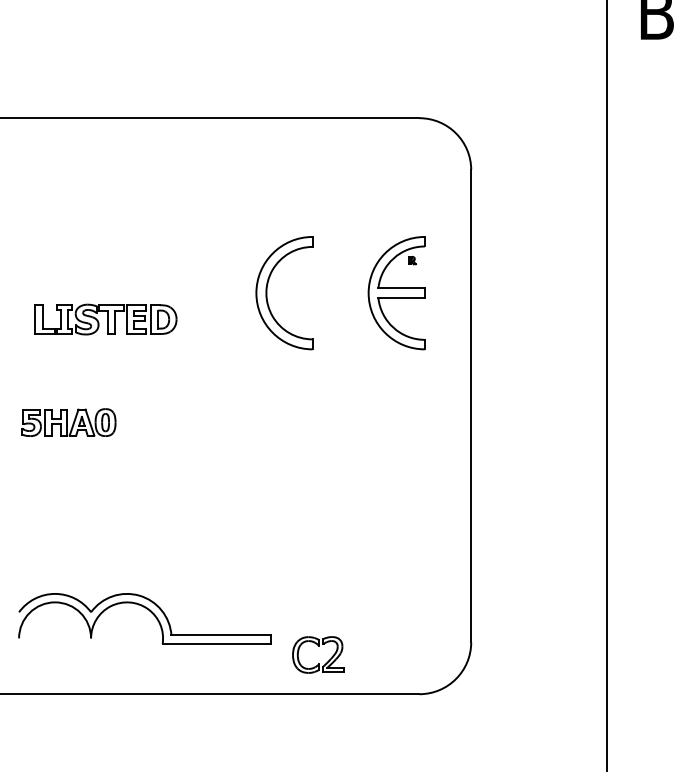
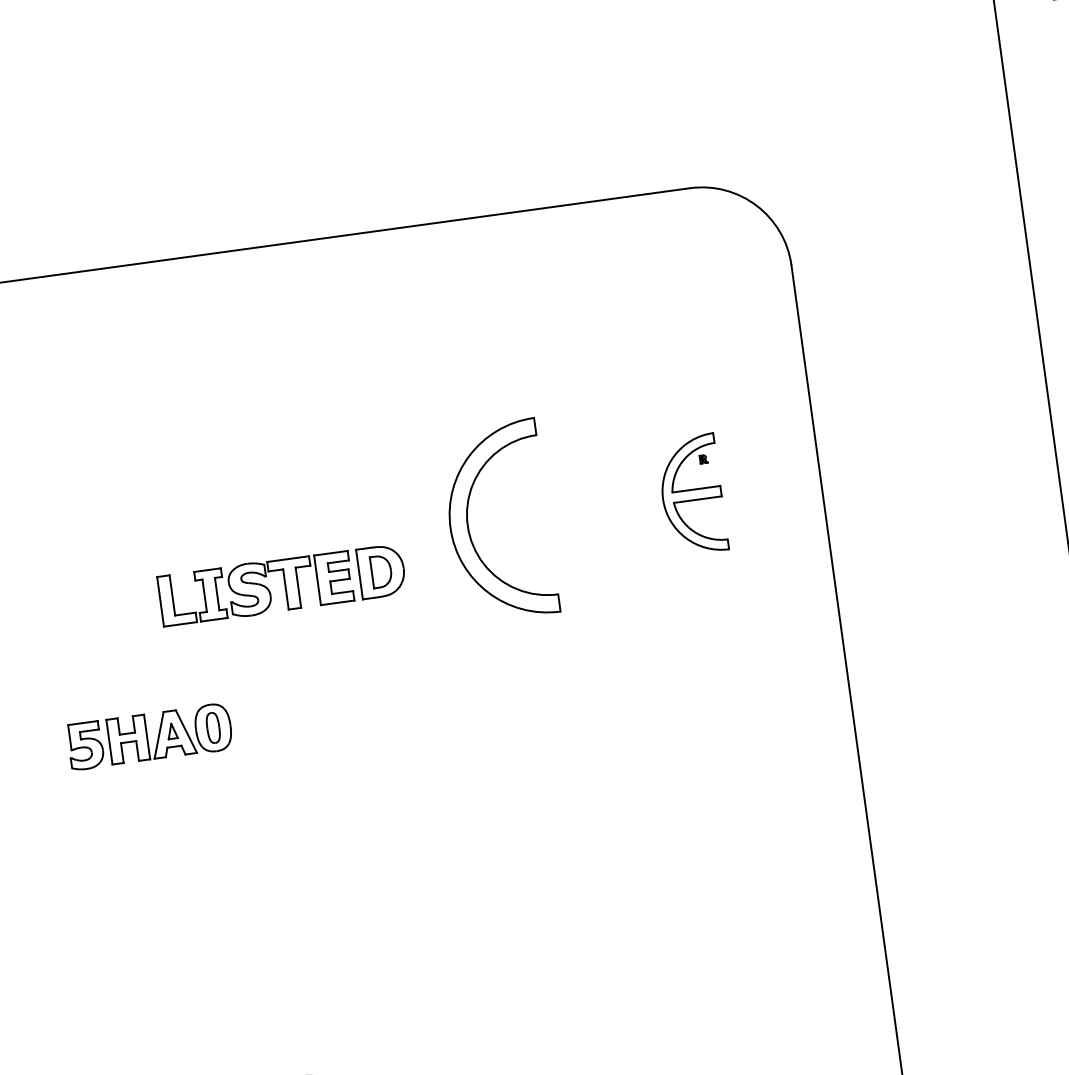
part: (396, 293) -> (691, 495), size x0.6
part: (105, 319) -> (281, 585), moved
part: (68, 422) -> (149, 736), moved

